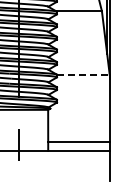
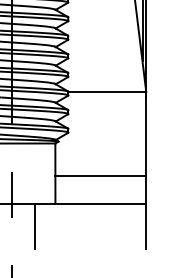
line: (83, 75) -> (107, 92), dashed -> solid
line: (78, 141) -> (100, 175), moved
line: (34, 165) -> (35, 225), added

